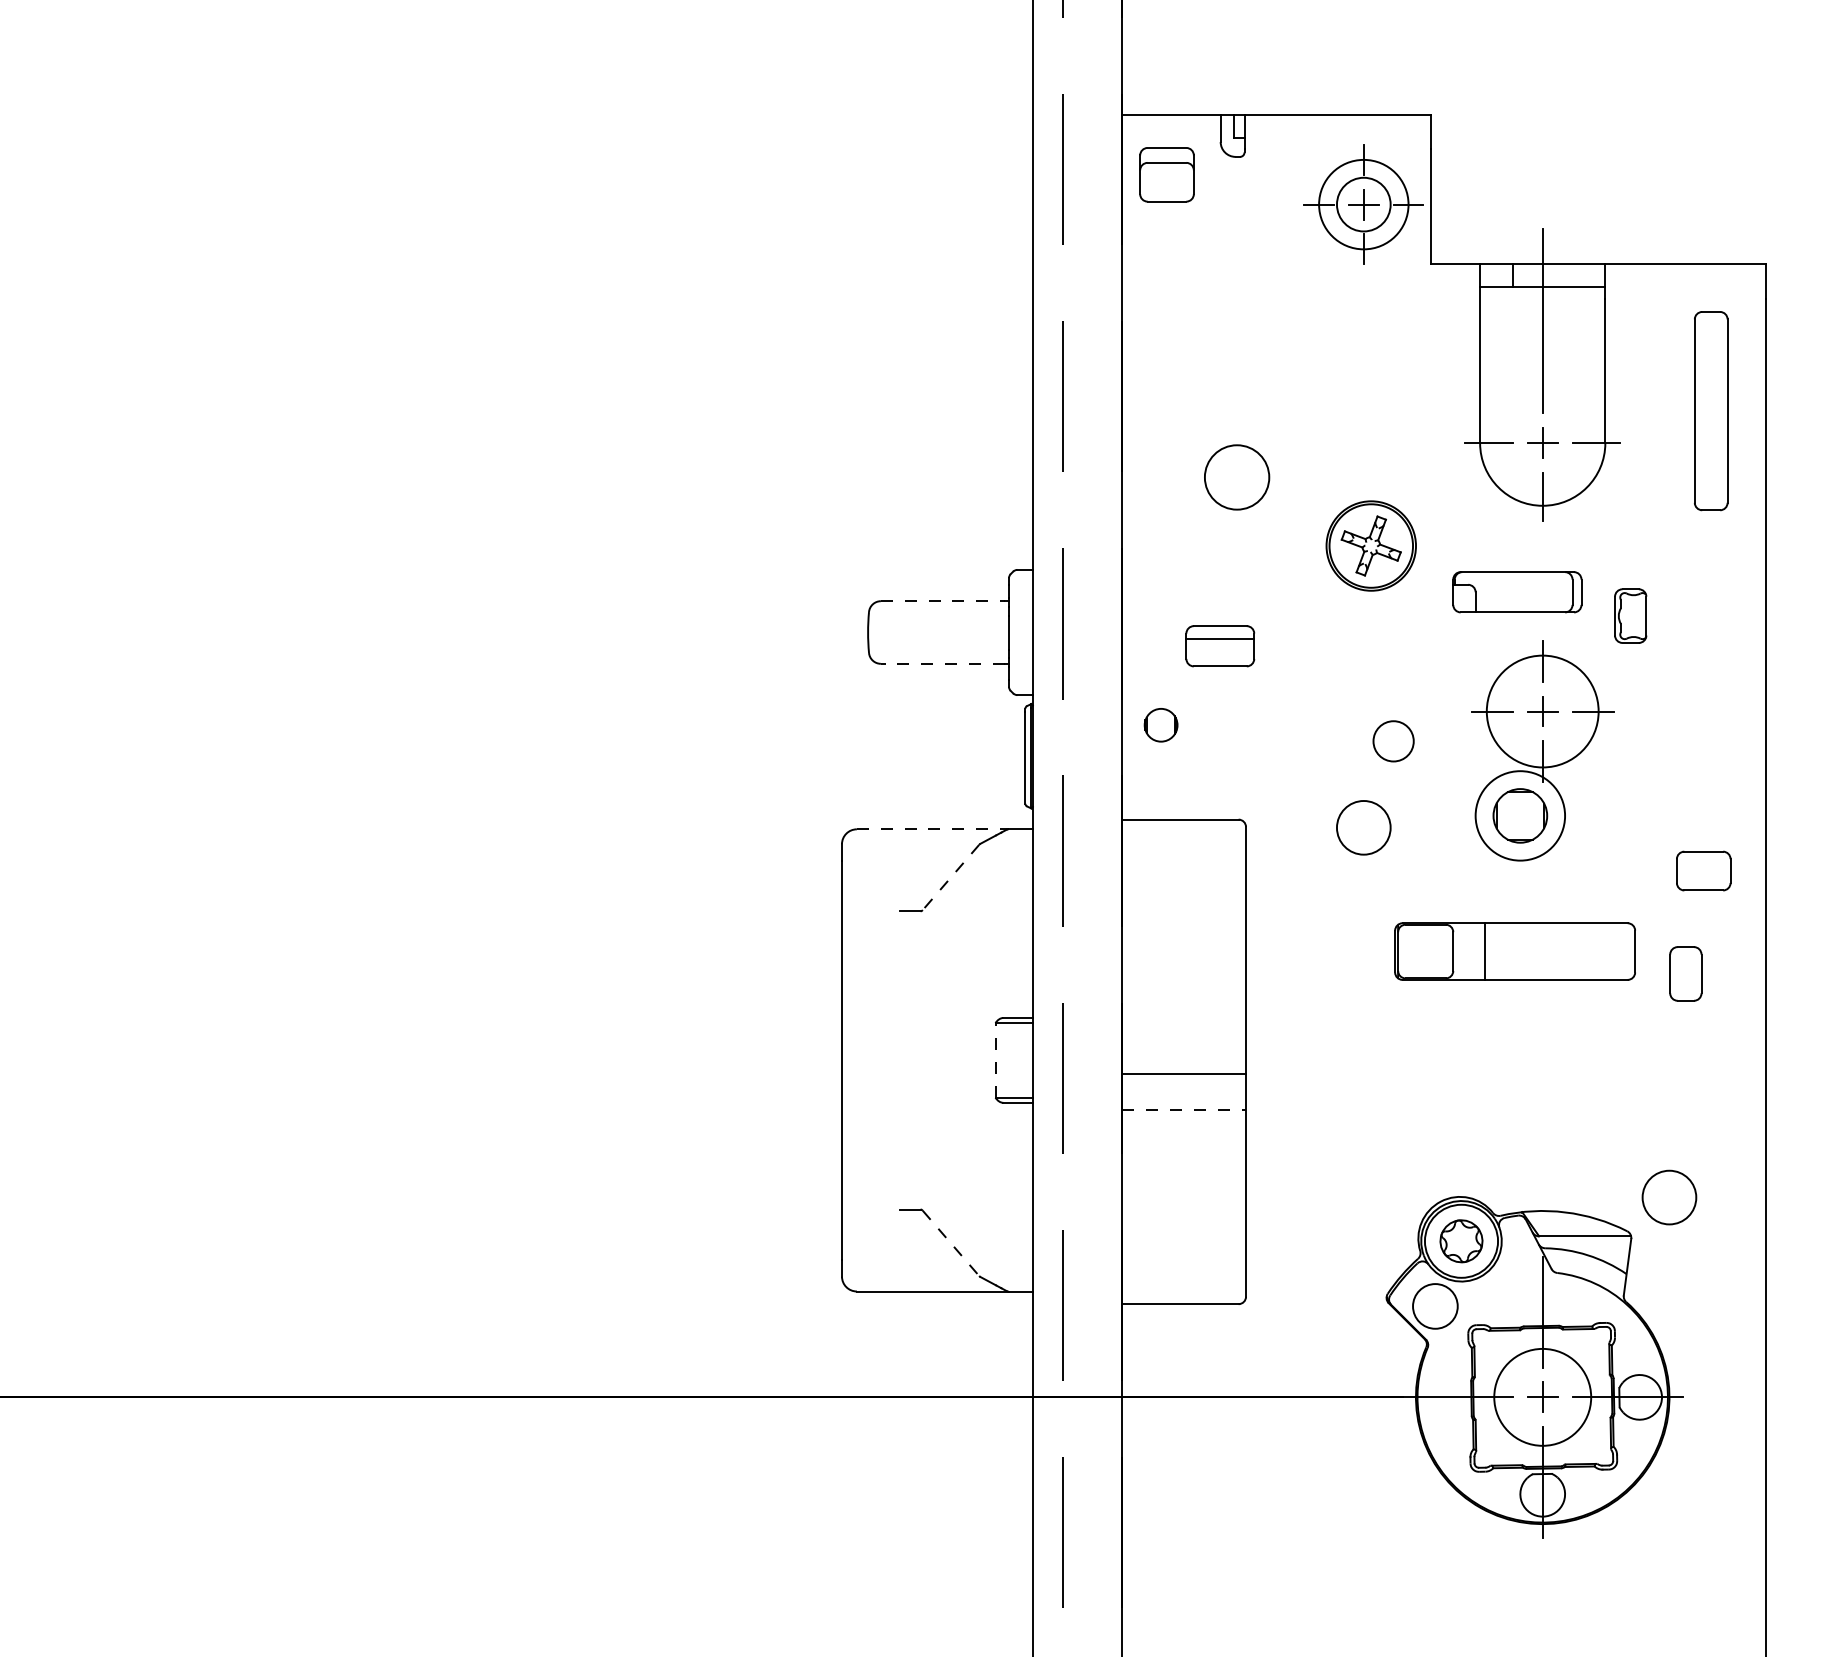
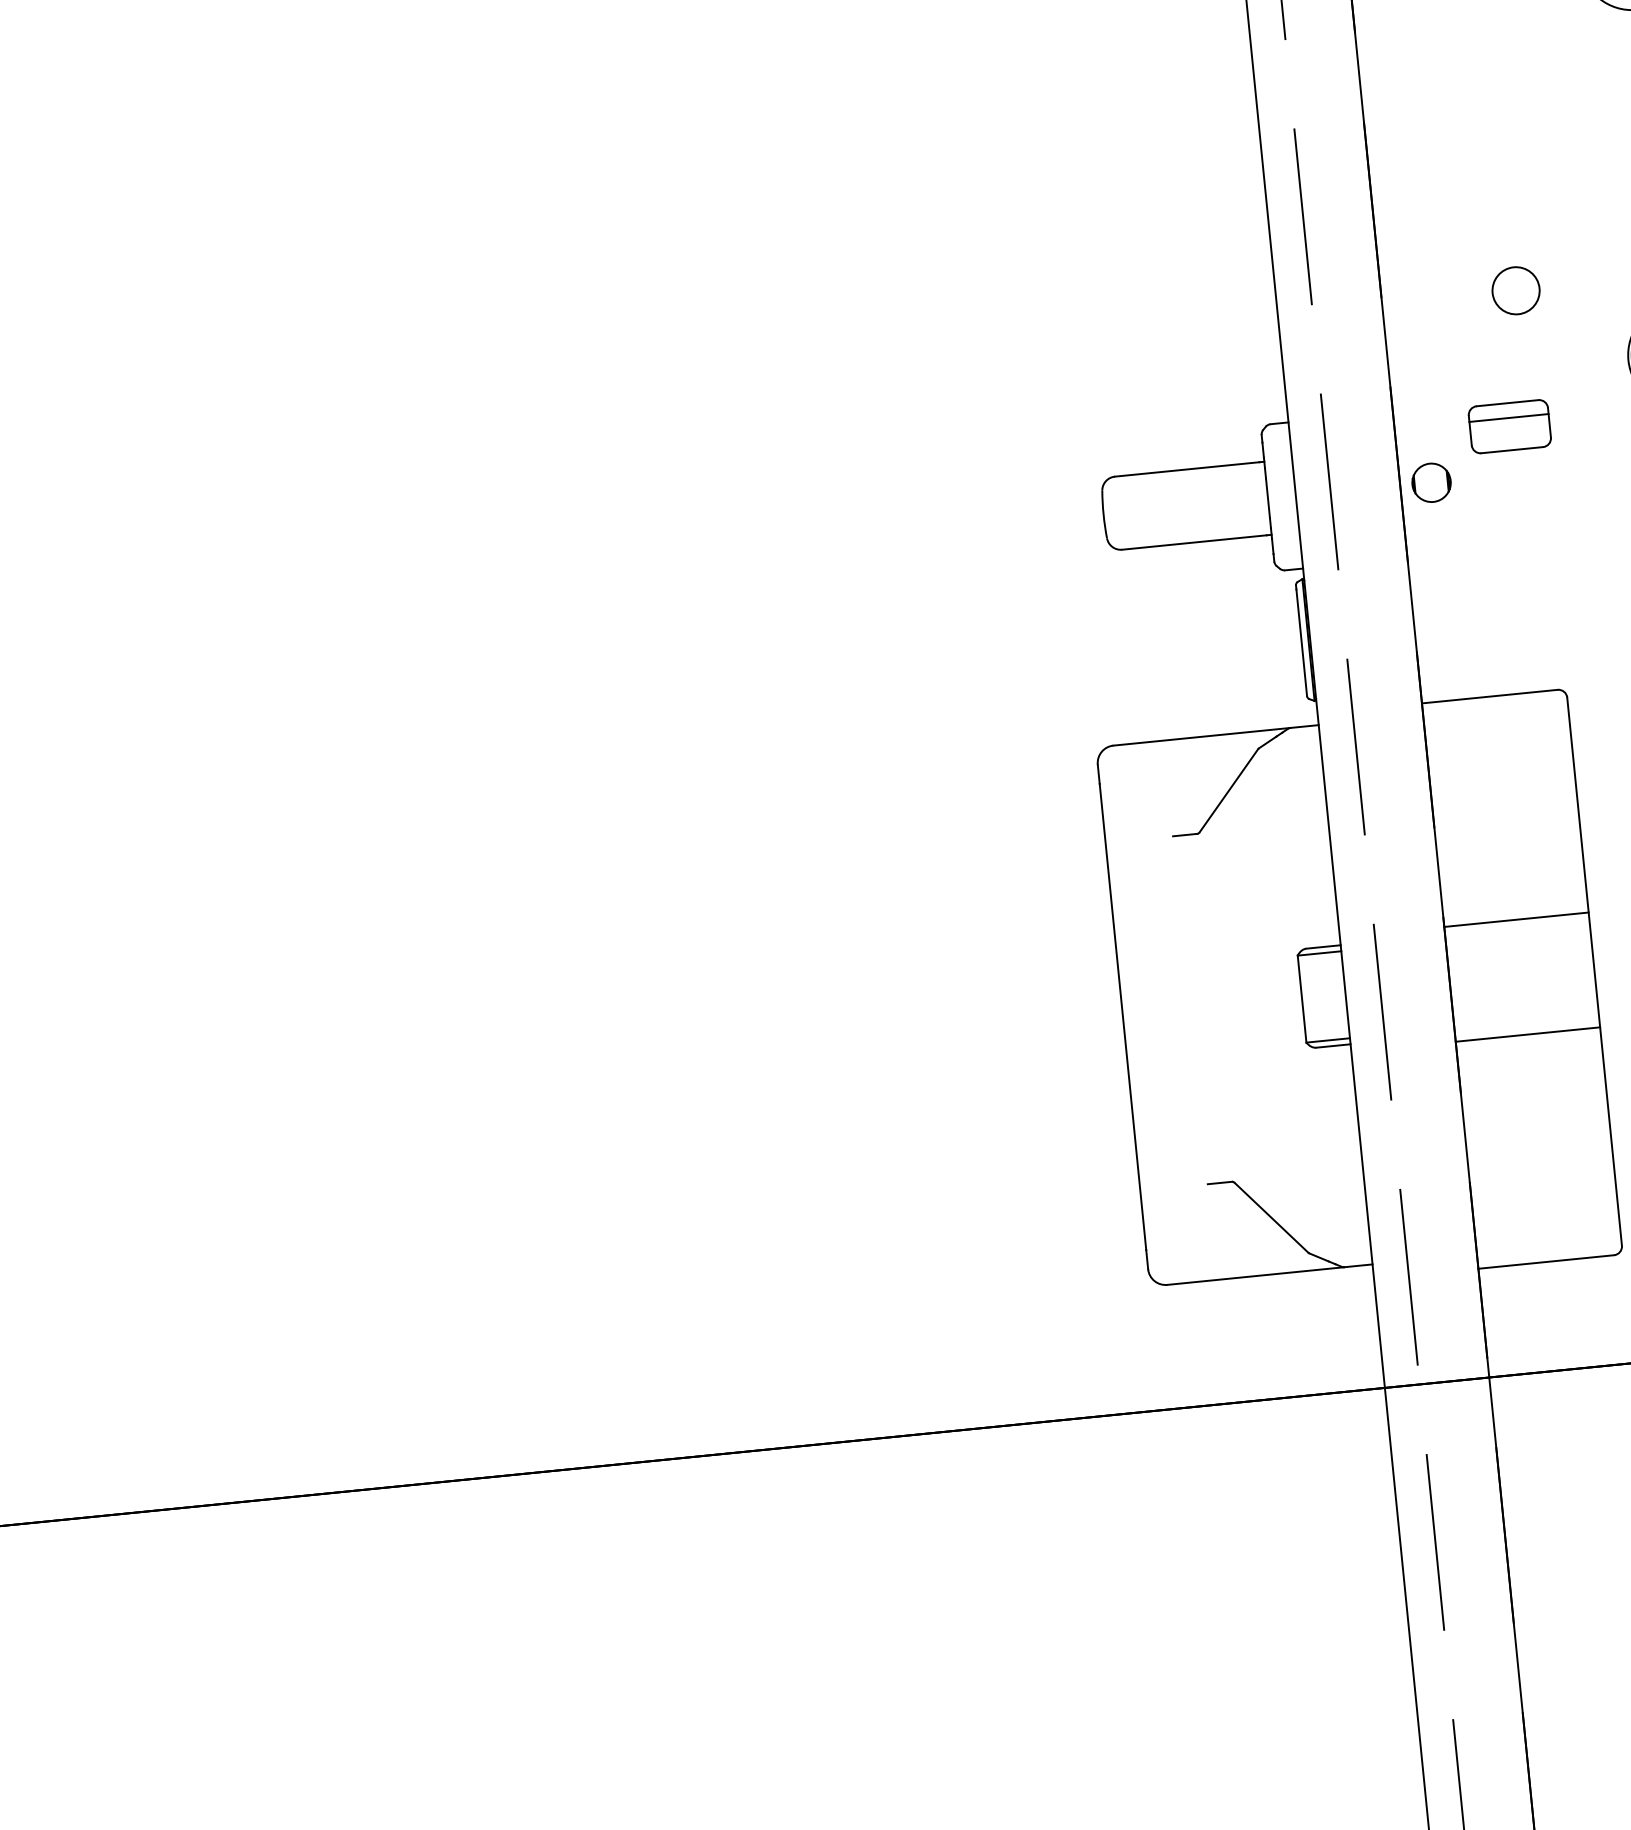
circle: (1236, 477) -> (1515, 290), size x0.62
line: (942, 601) -> (1186, 469), dashed -> solid
part: (1220, 646) -> (1510, 426), moved
line: (942, 663) -> (1194, 542), dashed -> solid
part: (1160, 725) -> (1430, 483), moved
line: (932, 829) -> (1201, 737), dashed -> solid
line: (950, 877) -> (1228, 790), dashed -> solid
line: (995, 1059) -> (1301, 998), dashed -> solid
line: (1184, 1074) -> (1516, 920), moved
line: (1184, 1109) -> (1528, 1034), dashed -> solid
line: (951, 1243) -> (1272, 1217), dashed -> solid

